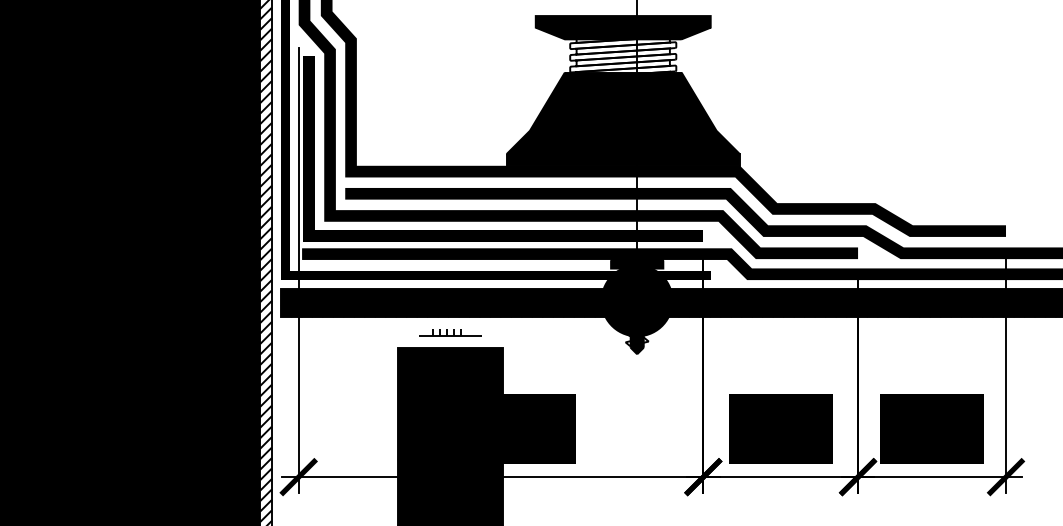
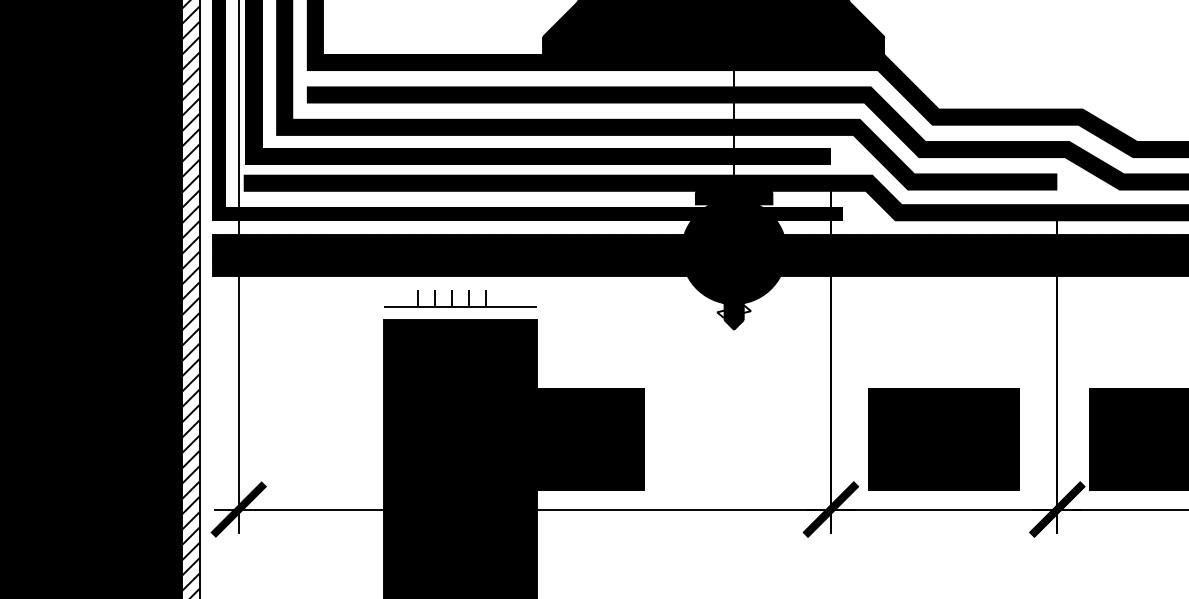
part: (450, 332) -> (460, 297), size x1.67

